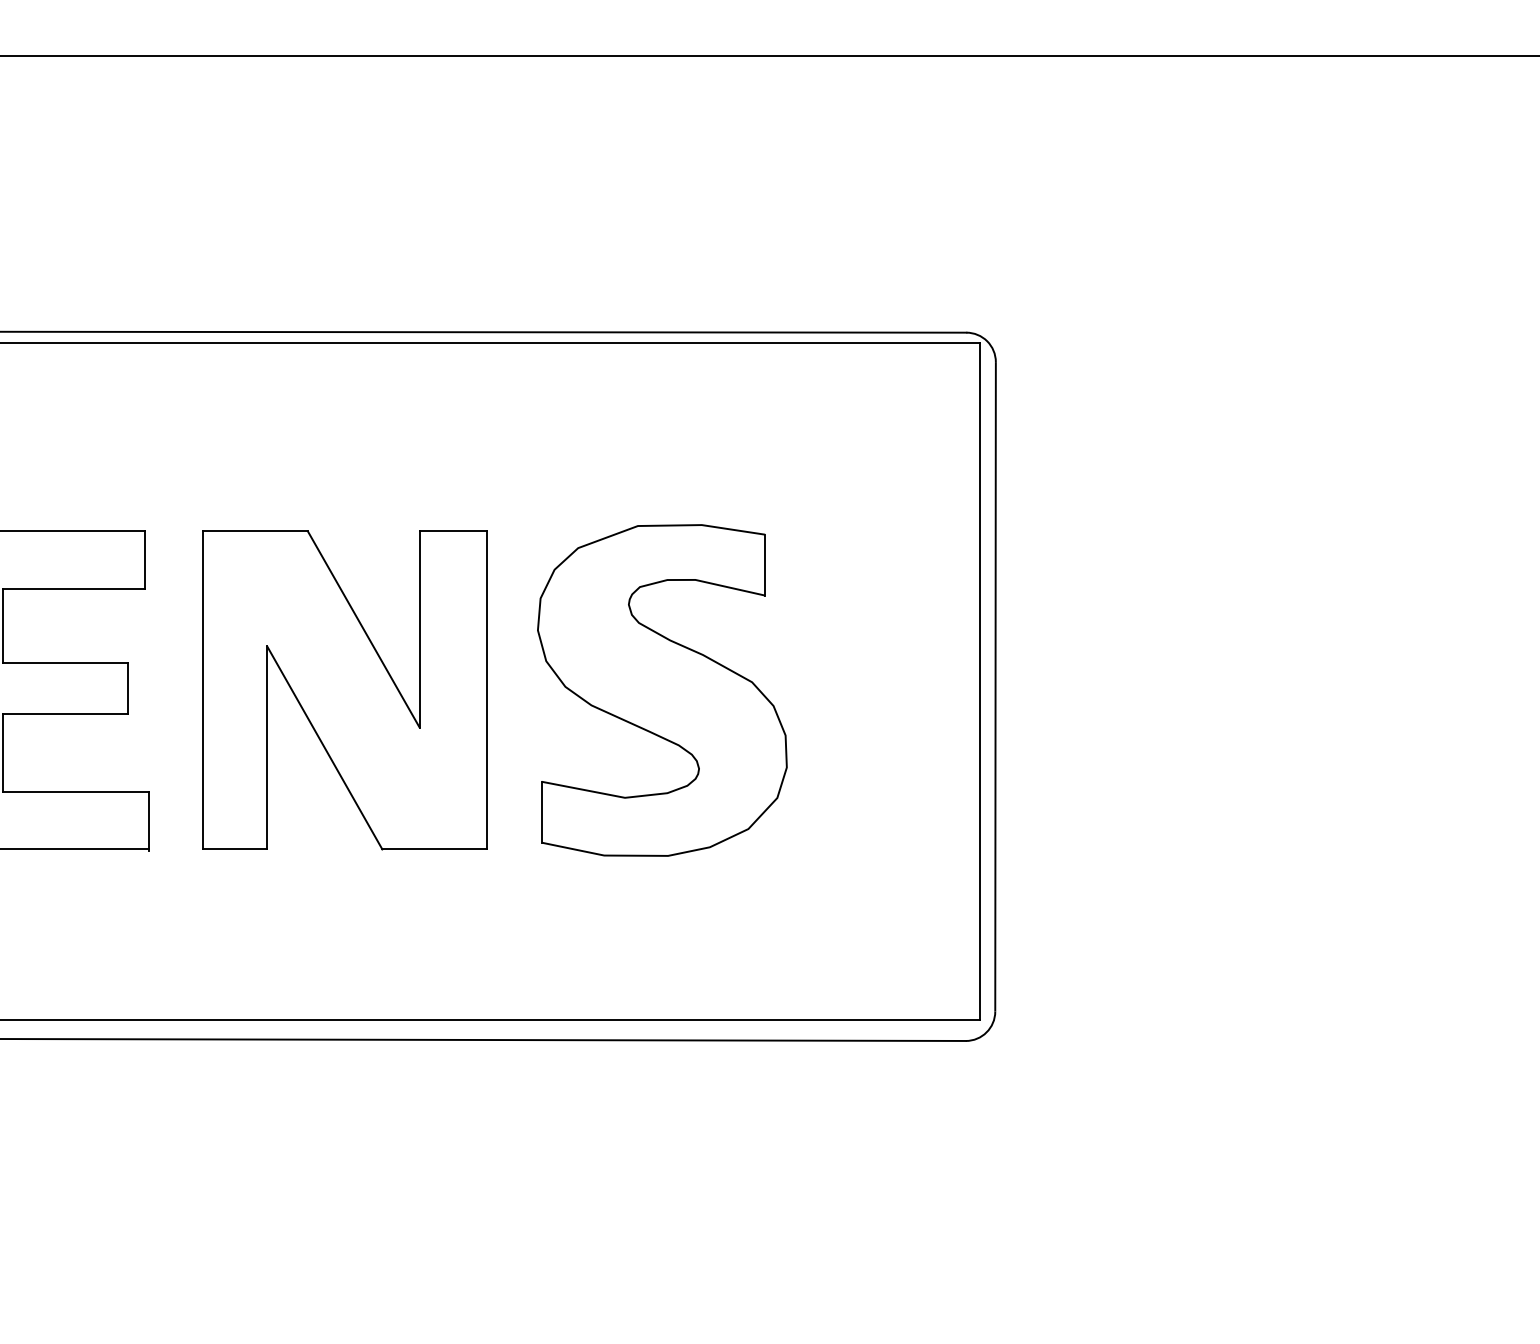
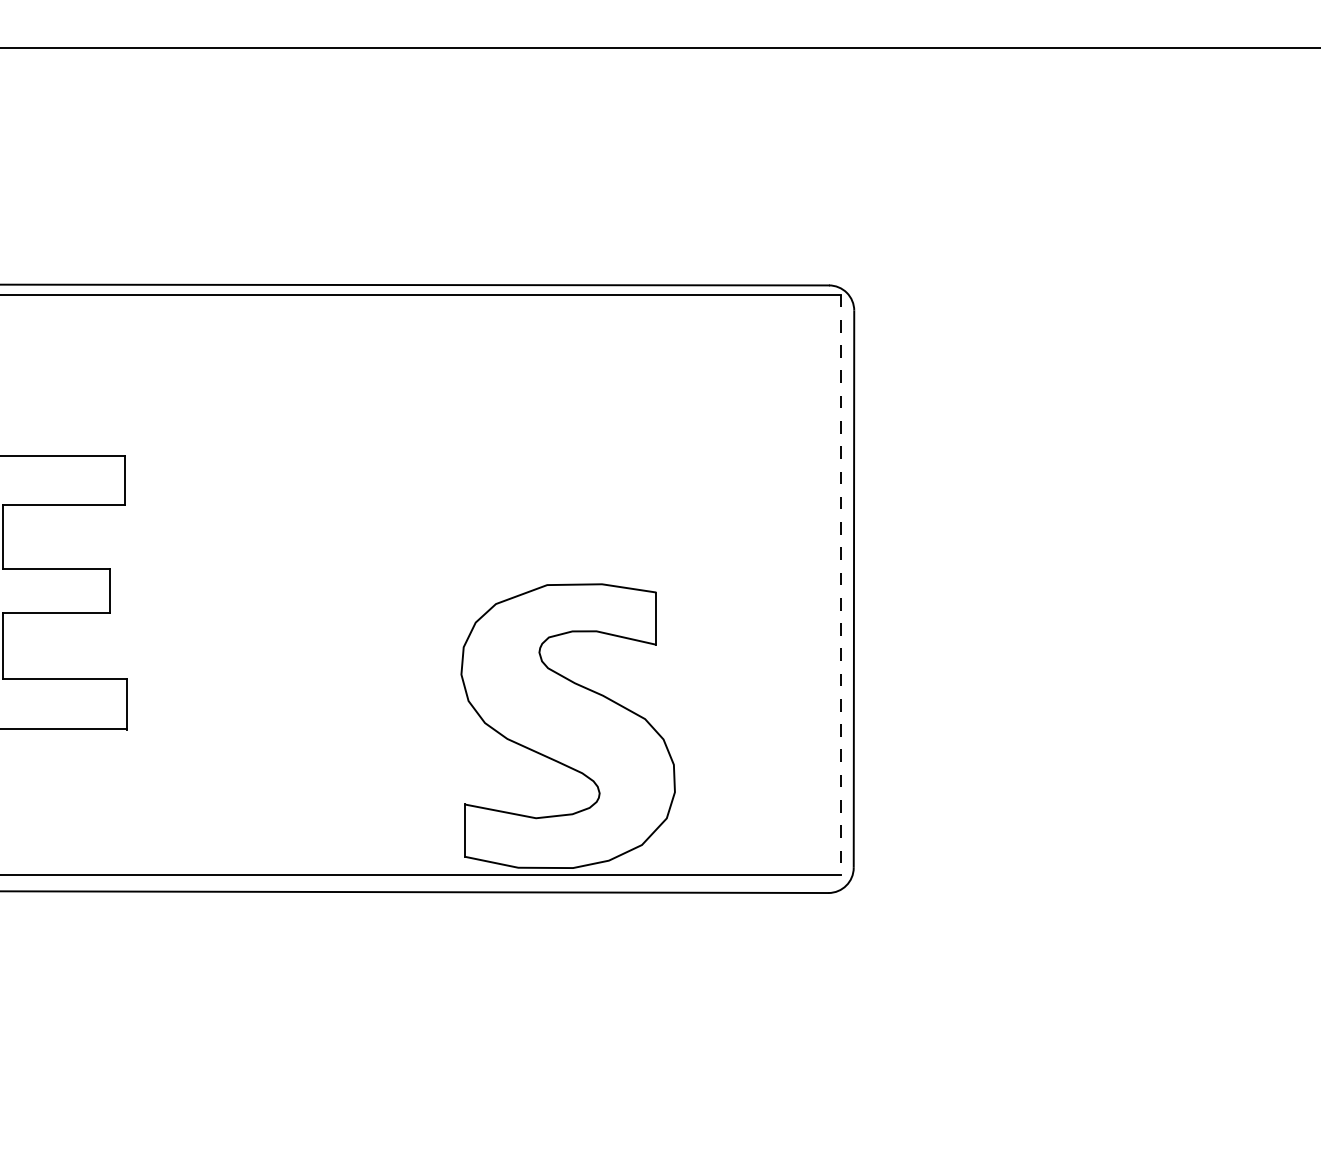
line: (980, 682) -> (841, 585), solid -> dashed
part: (344, 690) -> (295, 592), removed
part: (662, 690) -> (568, 726), moved

